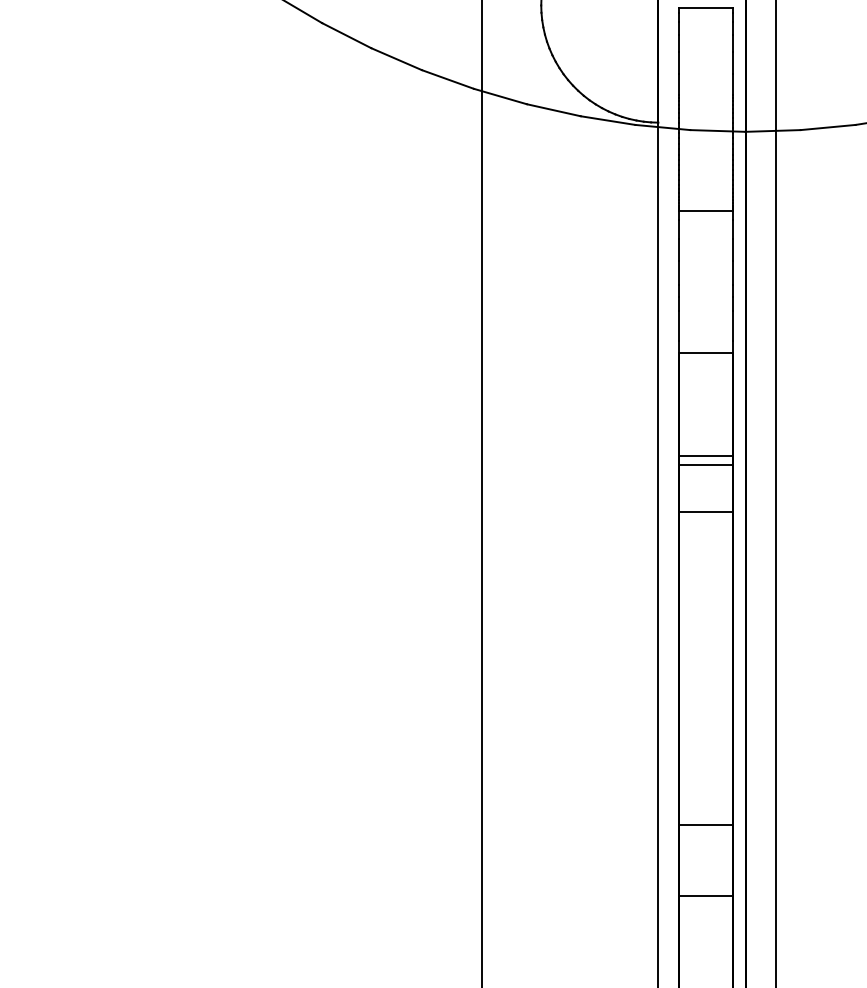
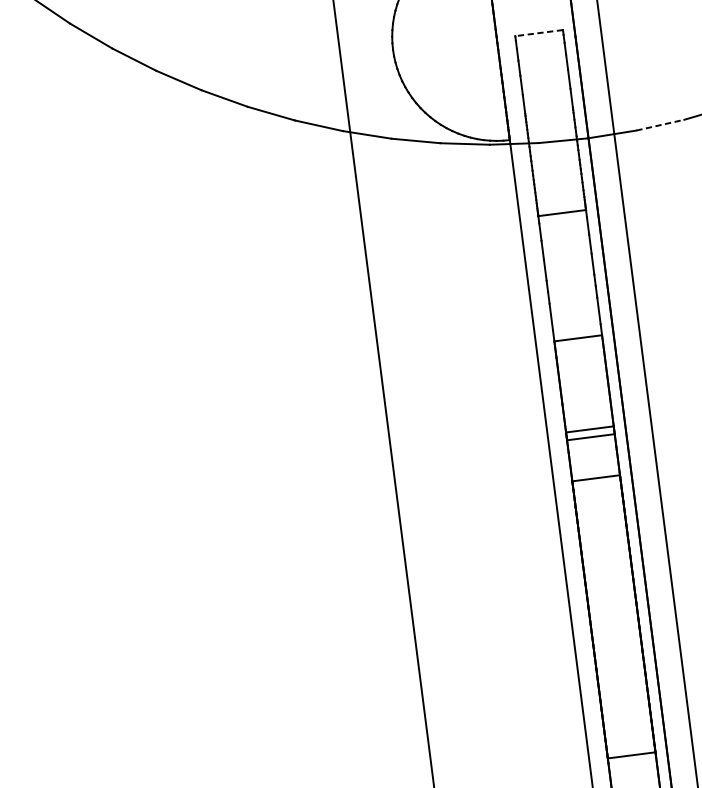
line: (706, 7) -> (539, 32), solid -> dashed
line: (828, 127) -> (660, 125), solid -> dashed

